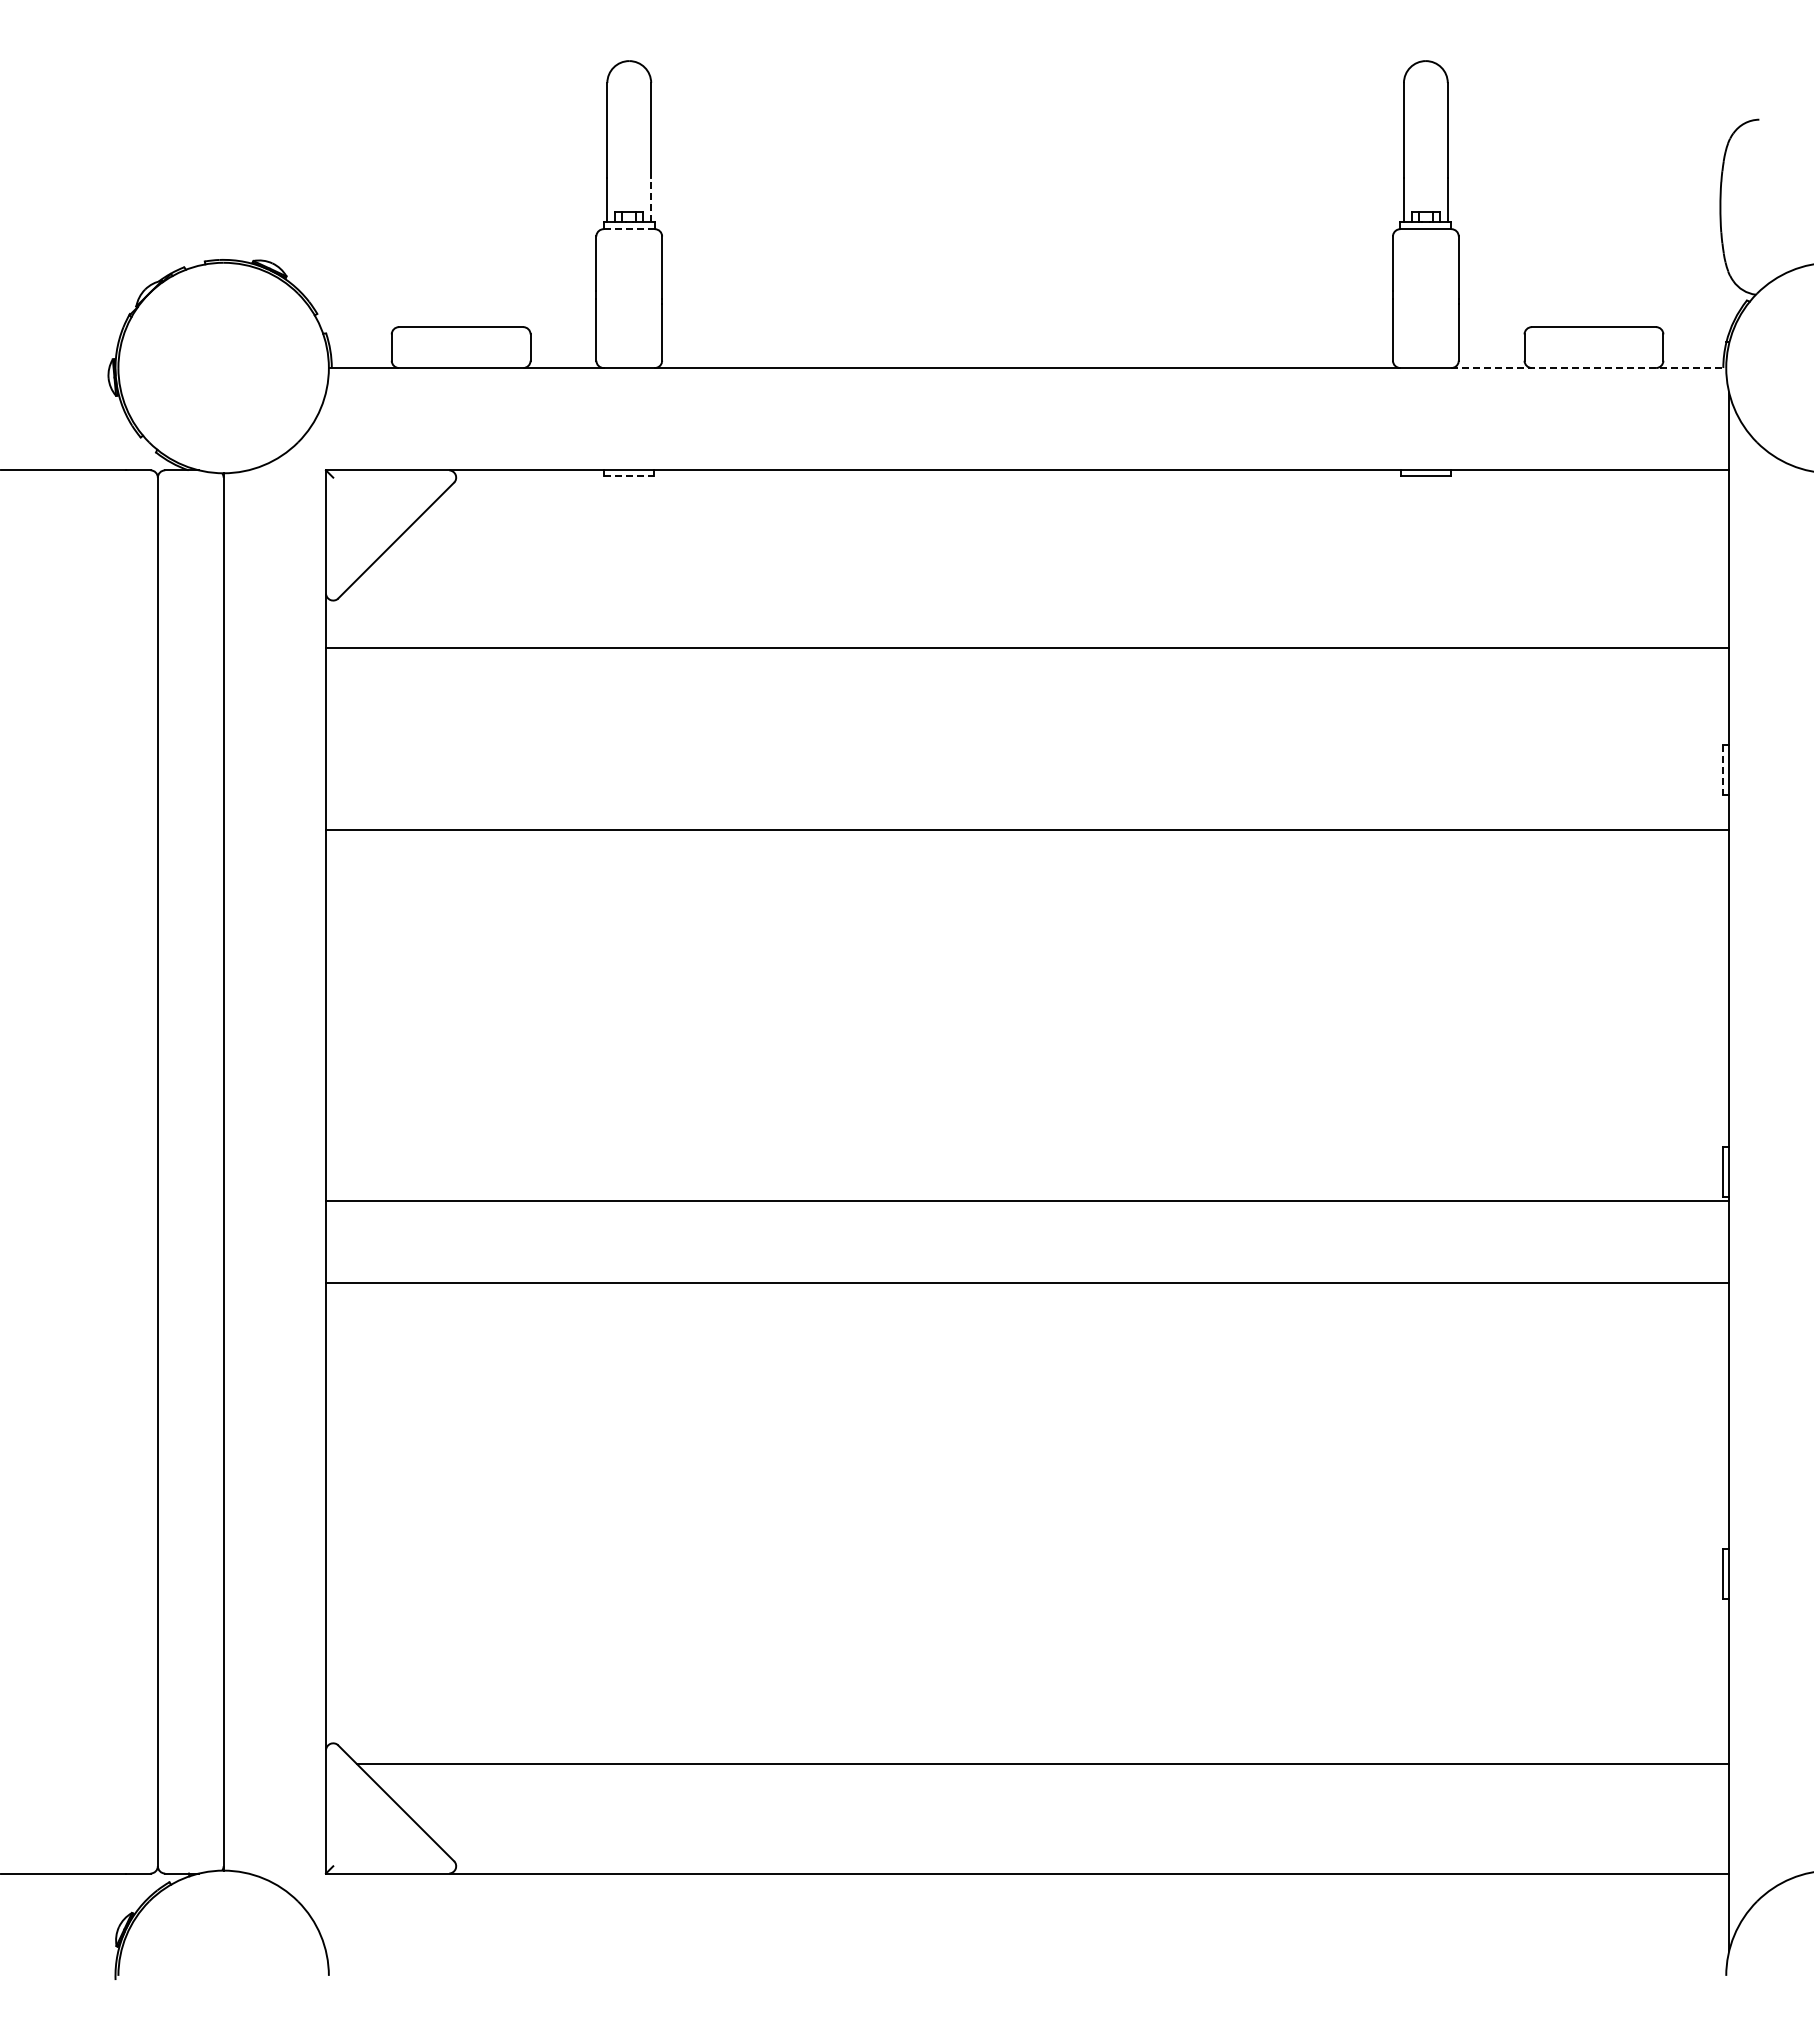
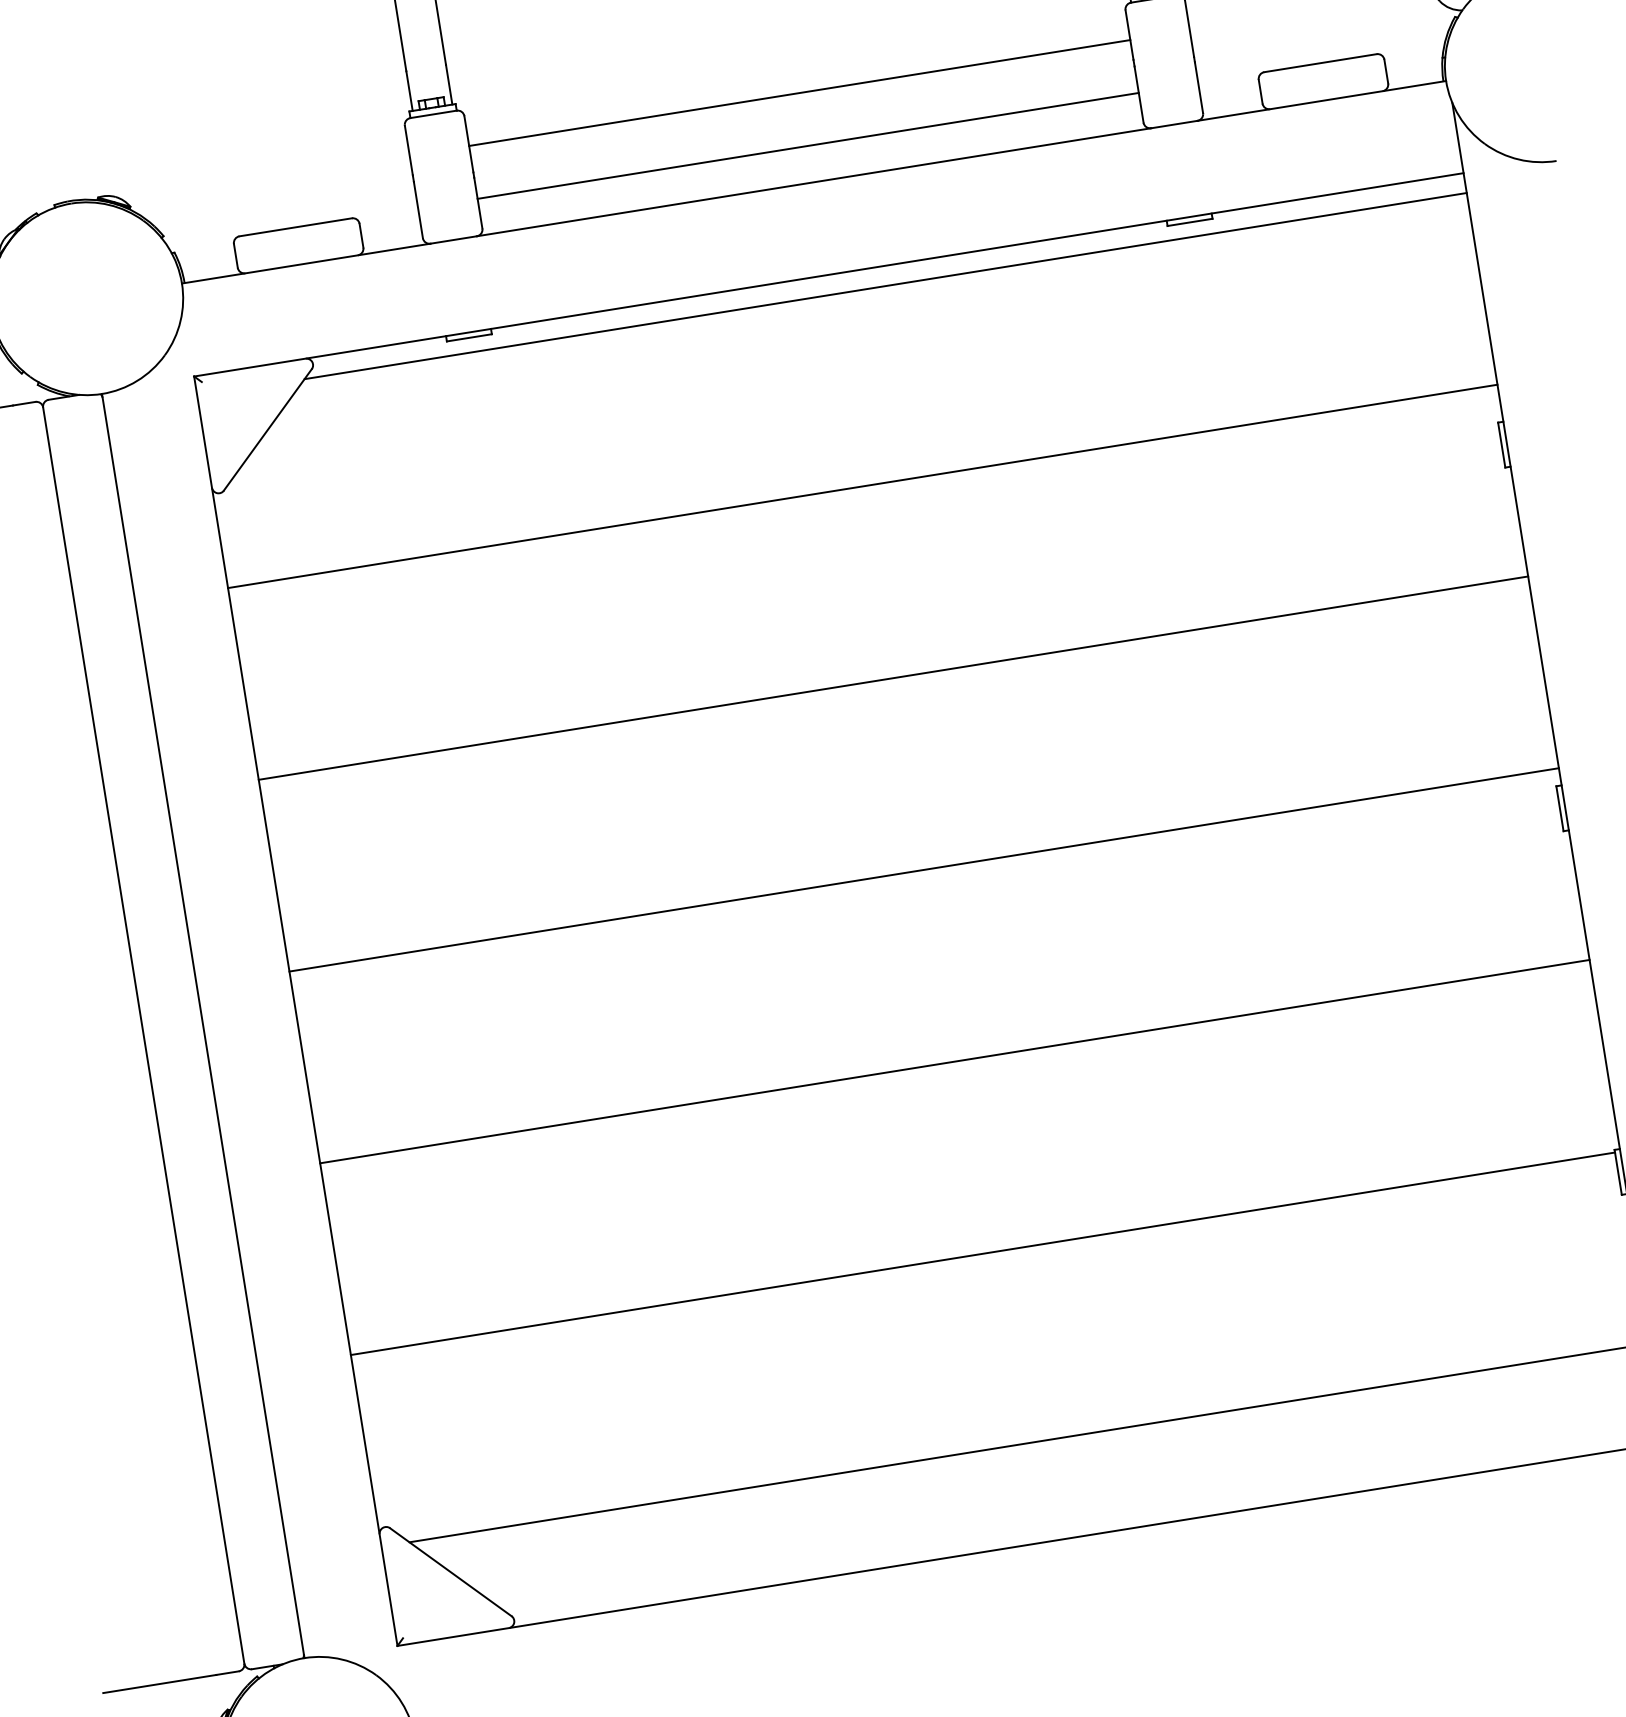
line: (651, 199) -> (449, 84), dashed -> solid
line: (629, 229) -> (433, 114), dashed -> solid
line: (1027, 269) -> (799, 93), added
line: (1027, 327) -> (808, 145), added
line: (1589, 368) -> (1322, 101), dashed -> solid
line: (629, 476) -> (469, 338), dashed -> solid
line: (1086, 492) -> (885, 286), added
line: (1027, 648) -> (862, 486), moved
line: (1723, 770) -> (1501, 445), dashed -> solid
line: (1027, 830) -> (893, 678), moved
line: (1027, 1201) -> (924, 870), moved
line: (1027, 1283) -> (954, 1062), moved
line: (1024, 1551) -> (982, 1253), added

